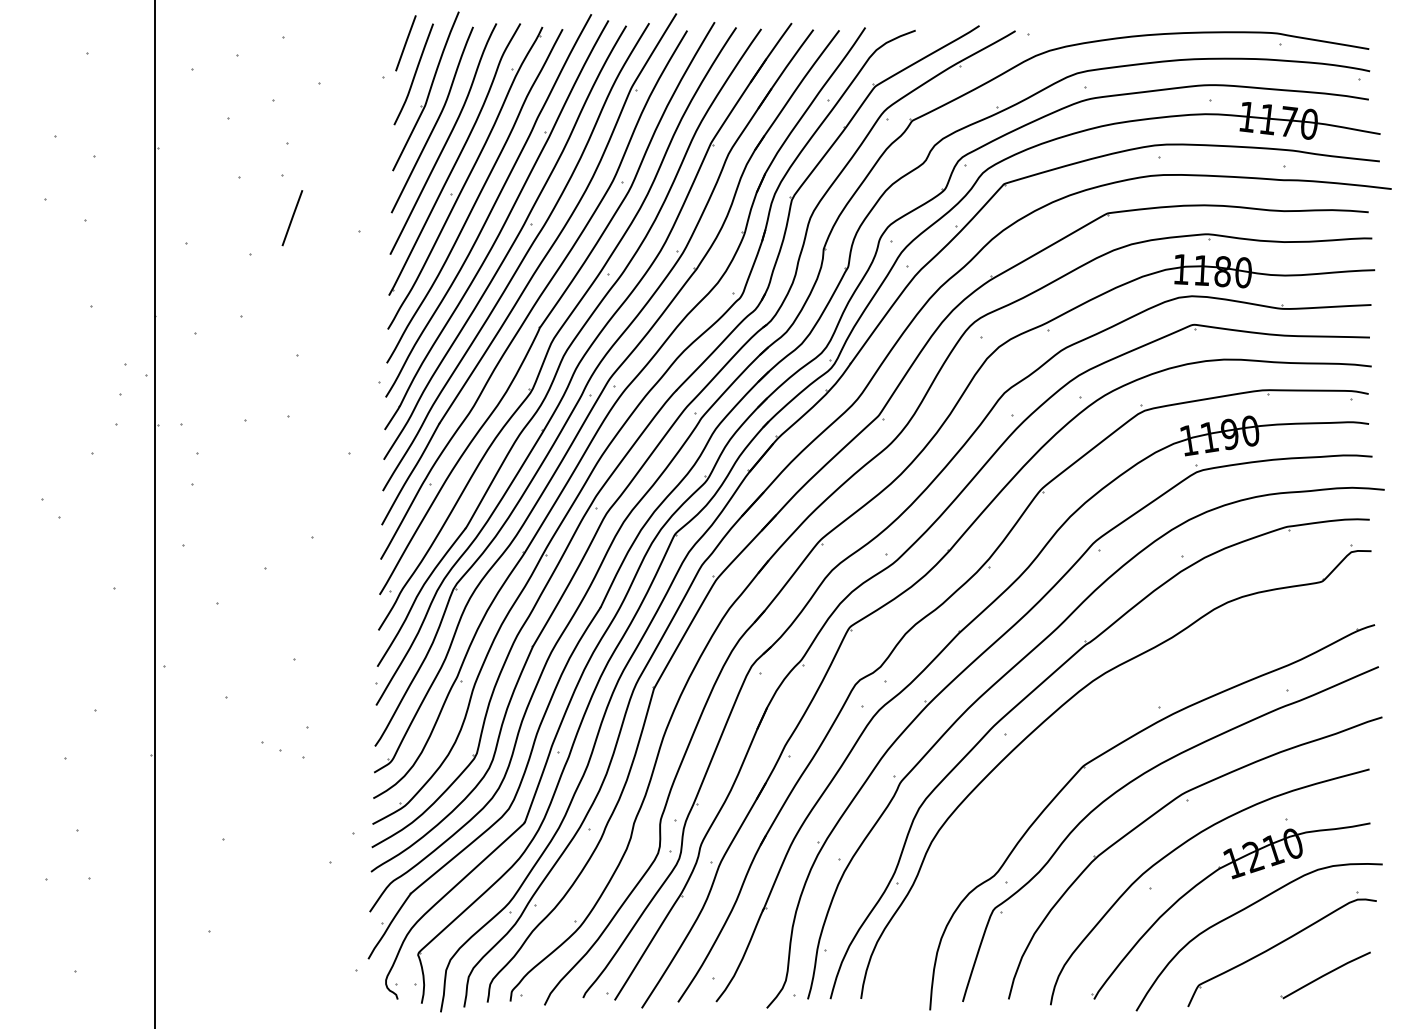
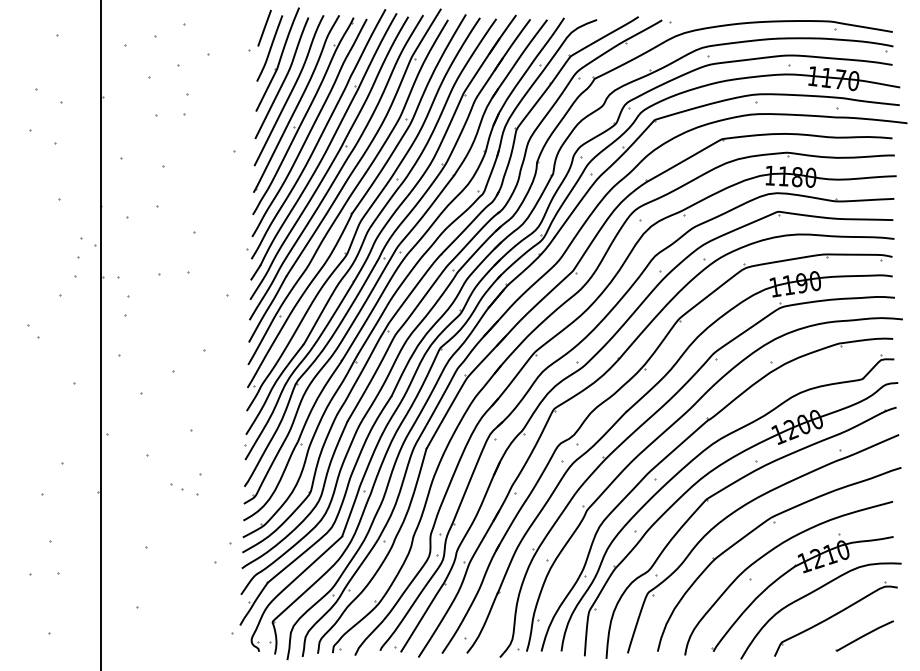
line: (292, 217) -> (190, 141), removed
part: (1085, 729) -> (707, 475), added

